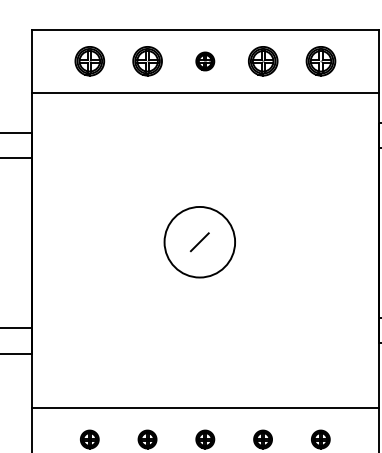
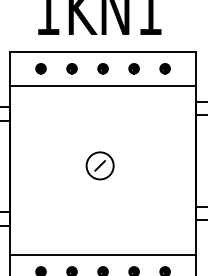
part: (88, 60) -> (40, 68), size x0.62
part: (146, 60) -> (71, 68), size x0.62
part: (261, 60) -> (133, 68), size x0.62
part: (319, 60) -> (164, 68), size x0.62
circle: (198, 241) -> (99, 165), size x0.71

